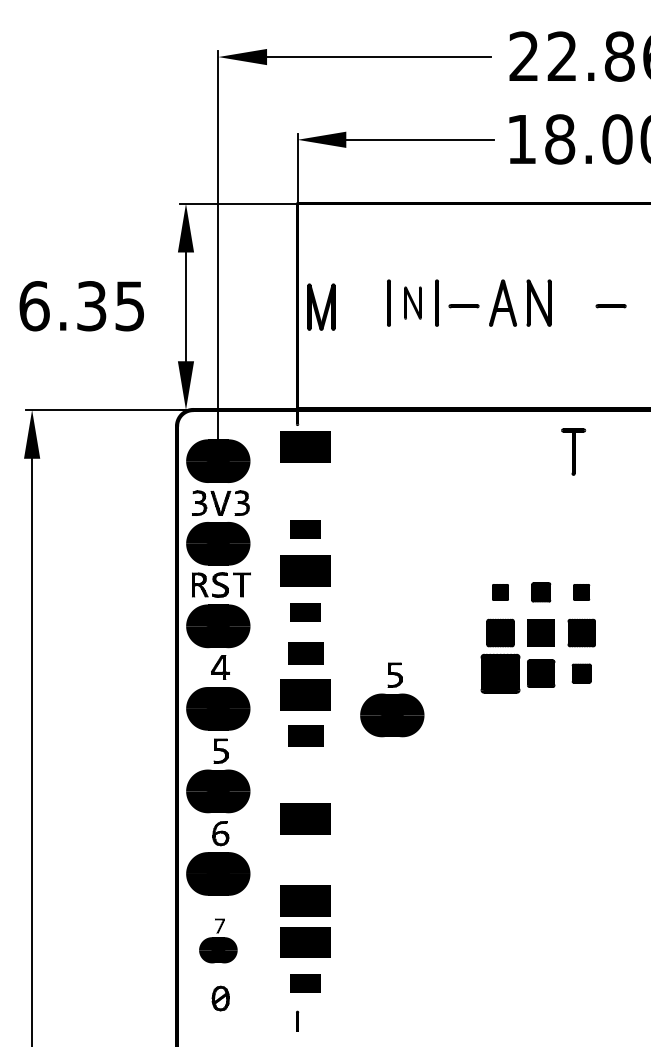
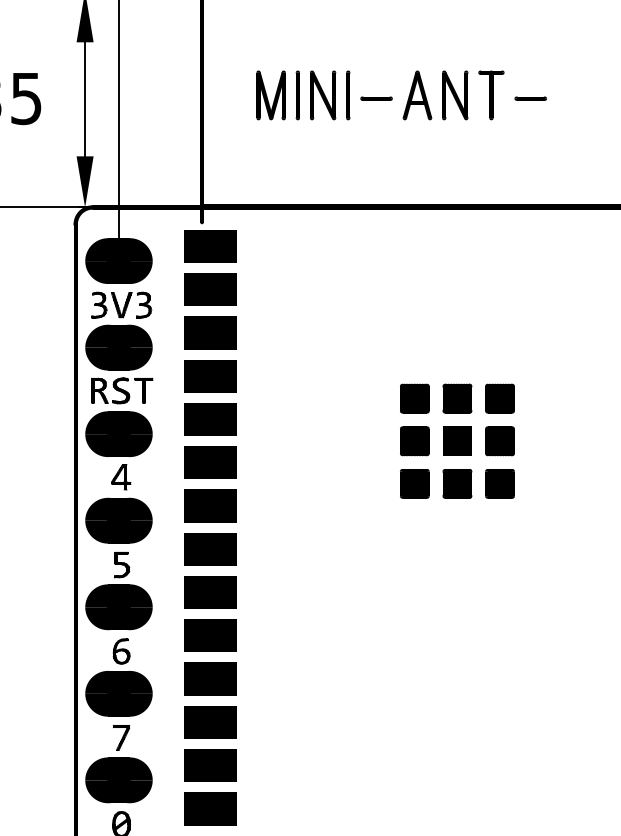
part: (412, 302) -> (322, 94), size x1.43
part: (321, 306) -> (271, 94), moved
part: (573, 451) -> (491, 94), moved
part: (305, 488) -> (210, 289), added
part: (305, 529) -> (210, 332), size x1.67
part: (500, 592) -> (414, 398), size x1.67
part: (541, 592) -> (457, 398), size x1.43
part: (581, 592) -> (499, 398), size x1.67
part: (305, 611) -> (210, 418), size x1.67
part: (305, 653) -> (210, 462), size x1.43
part: (500, 673) -> (414, 483), size x0.71
part: (581, 673) -> (499, 483), size x1.43
part: (392, 699) -> (301, 510), removed
part: (305, 735) -> (210, 548), size x1.43
part: (305, 777) -> (210, 592), added
part: (305, 859) -> (210, 678), added
part: (218, 940) -> (119, 763), size x1.67
part: (305, 983) -> (210, 808), size x1.67

